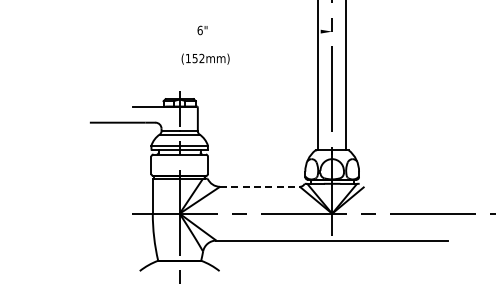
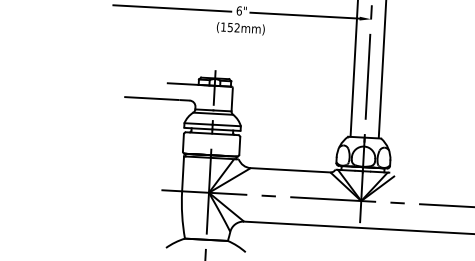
line: (133, 31) -> (172, 8), added
line: (265, 31) -> (304, 15), added
text: (205, 58) -> (240, 28), moved
line: (259, 186) -> (290, 169), dashed -> solid

